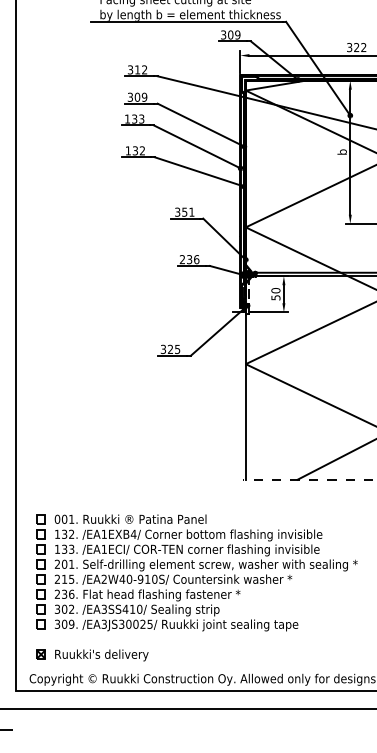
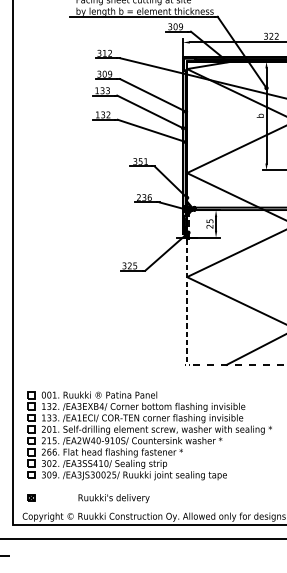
text: (275, 294) -> (209, 224), 50 -> 25
line: (245, 397) -> (186, 302), solid -> dashed
text: (103, 533) -> (78, 405), /EA1EXB4/ -> /EA3EXB4/
text: (64, 593) -> (49, 451), 236. -> 266.
text: (101, 655) -> (113, 498), moved

